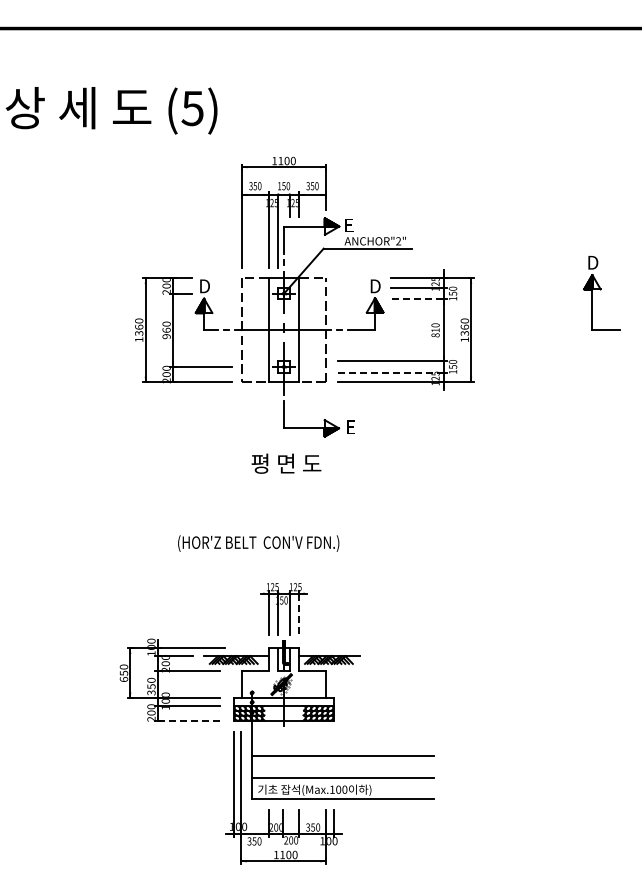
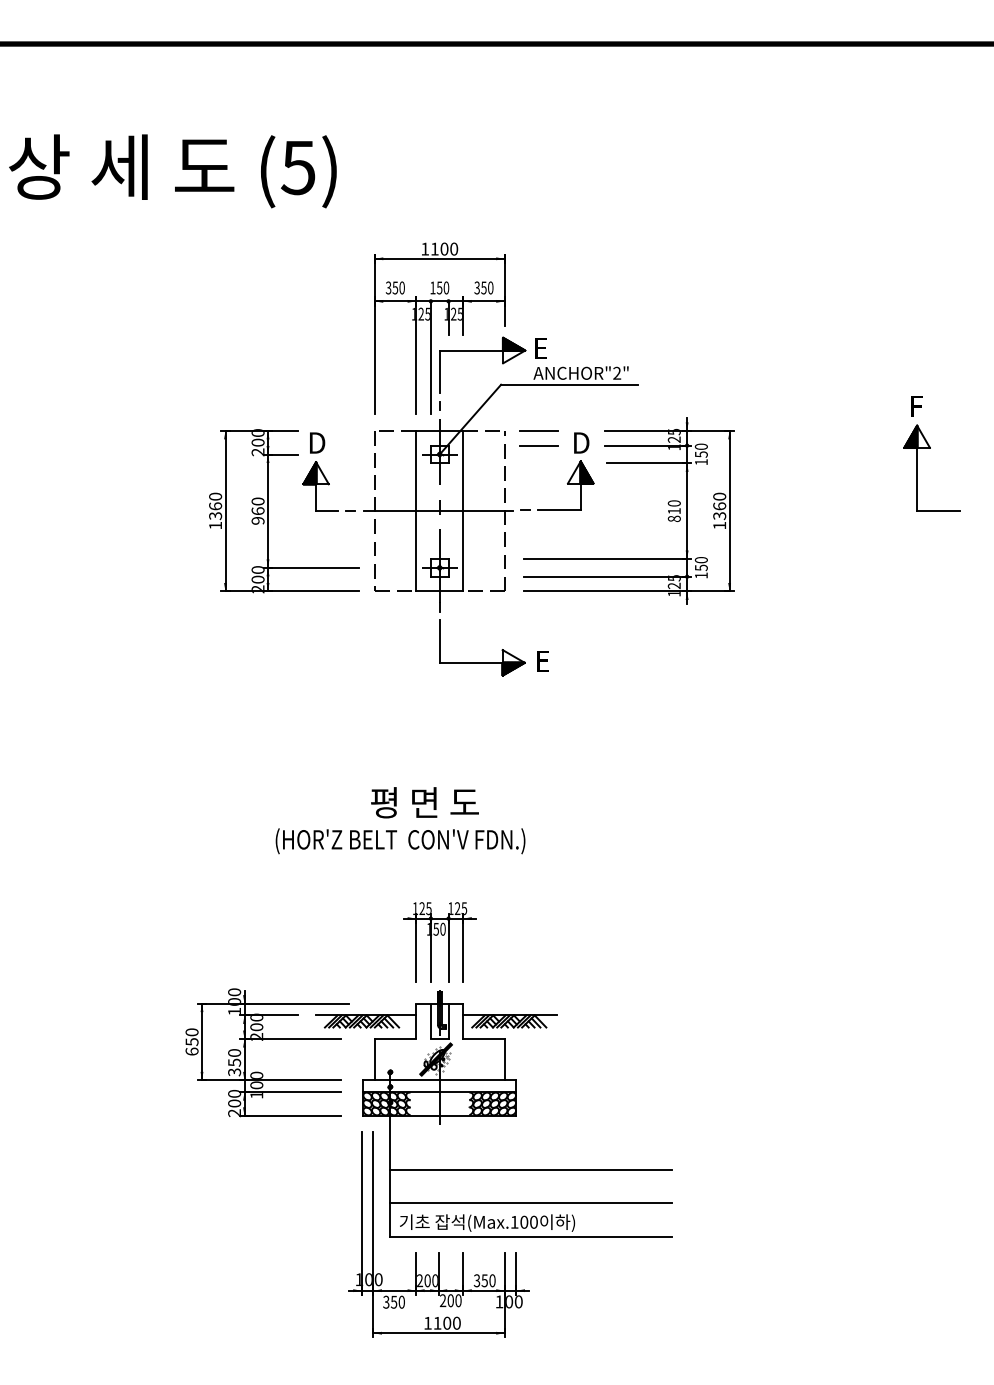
text: (593, 262) -> (918, 406), D -> F
line: (347, 278) -> (538, 430), added
line: (347, 288) -> (538, 446), added
line: (418, 299) -> (647, 463), dashed -> solid
line: (391, 372) -> (606, 576), dashed -> solid
text: (286, 463) -> (425, 802), moved
line: (299, 614) -> (463, 950), dashed -> solid
line: (189, 720) -> (293, 1115), dashed -> solid

